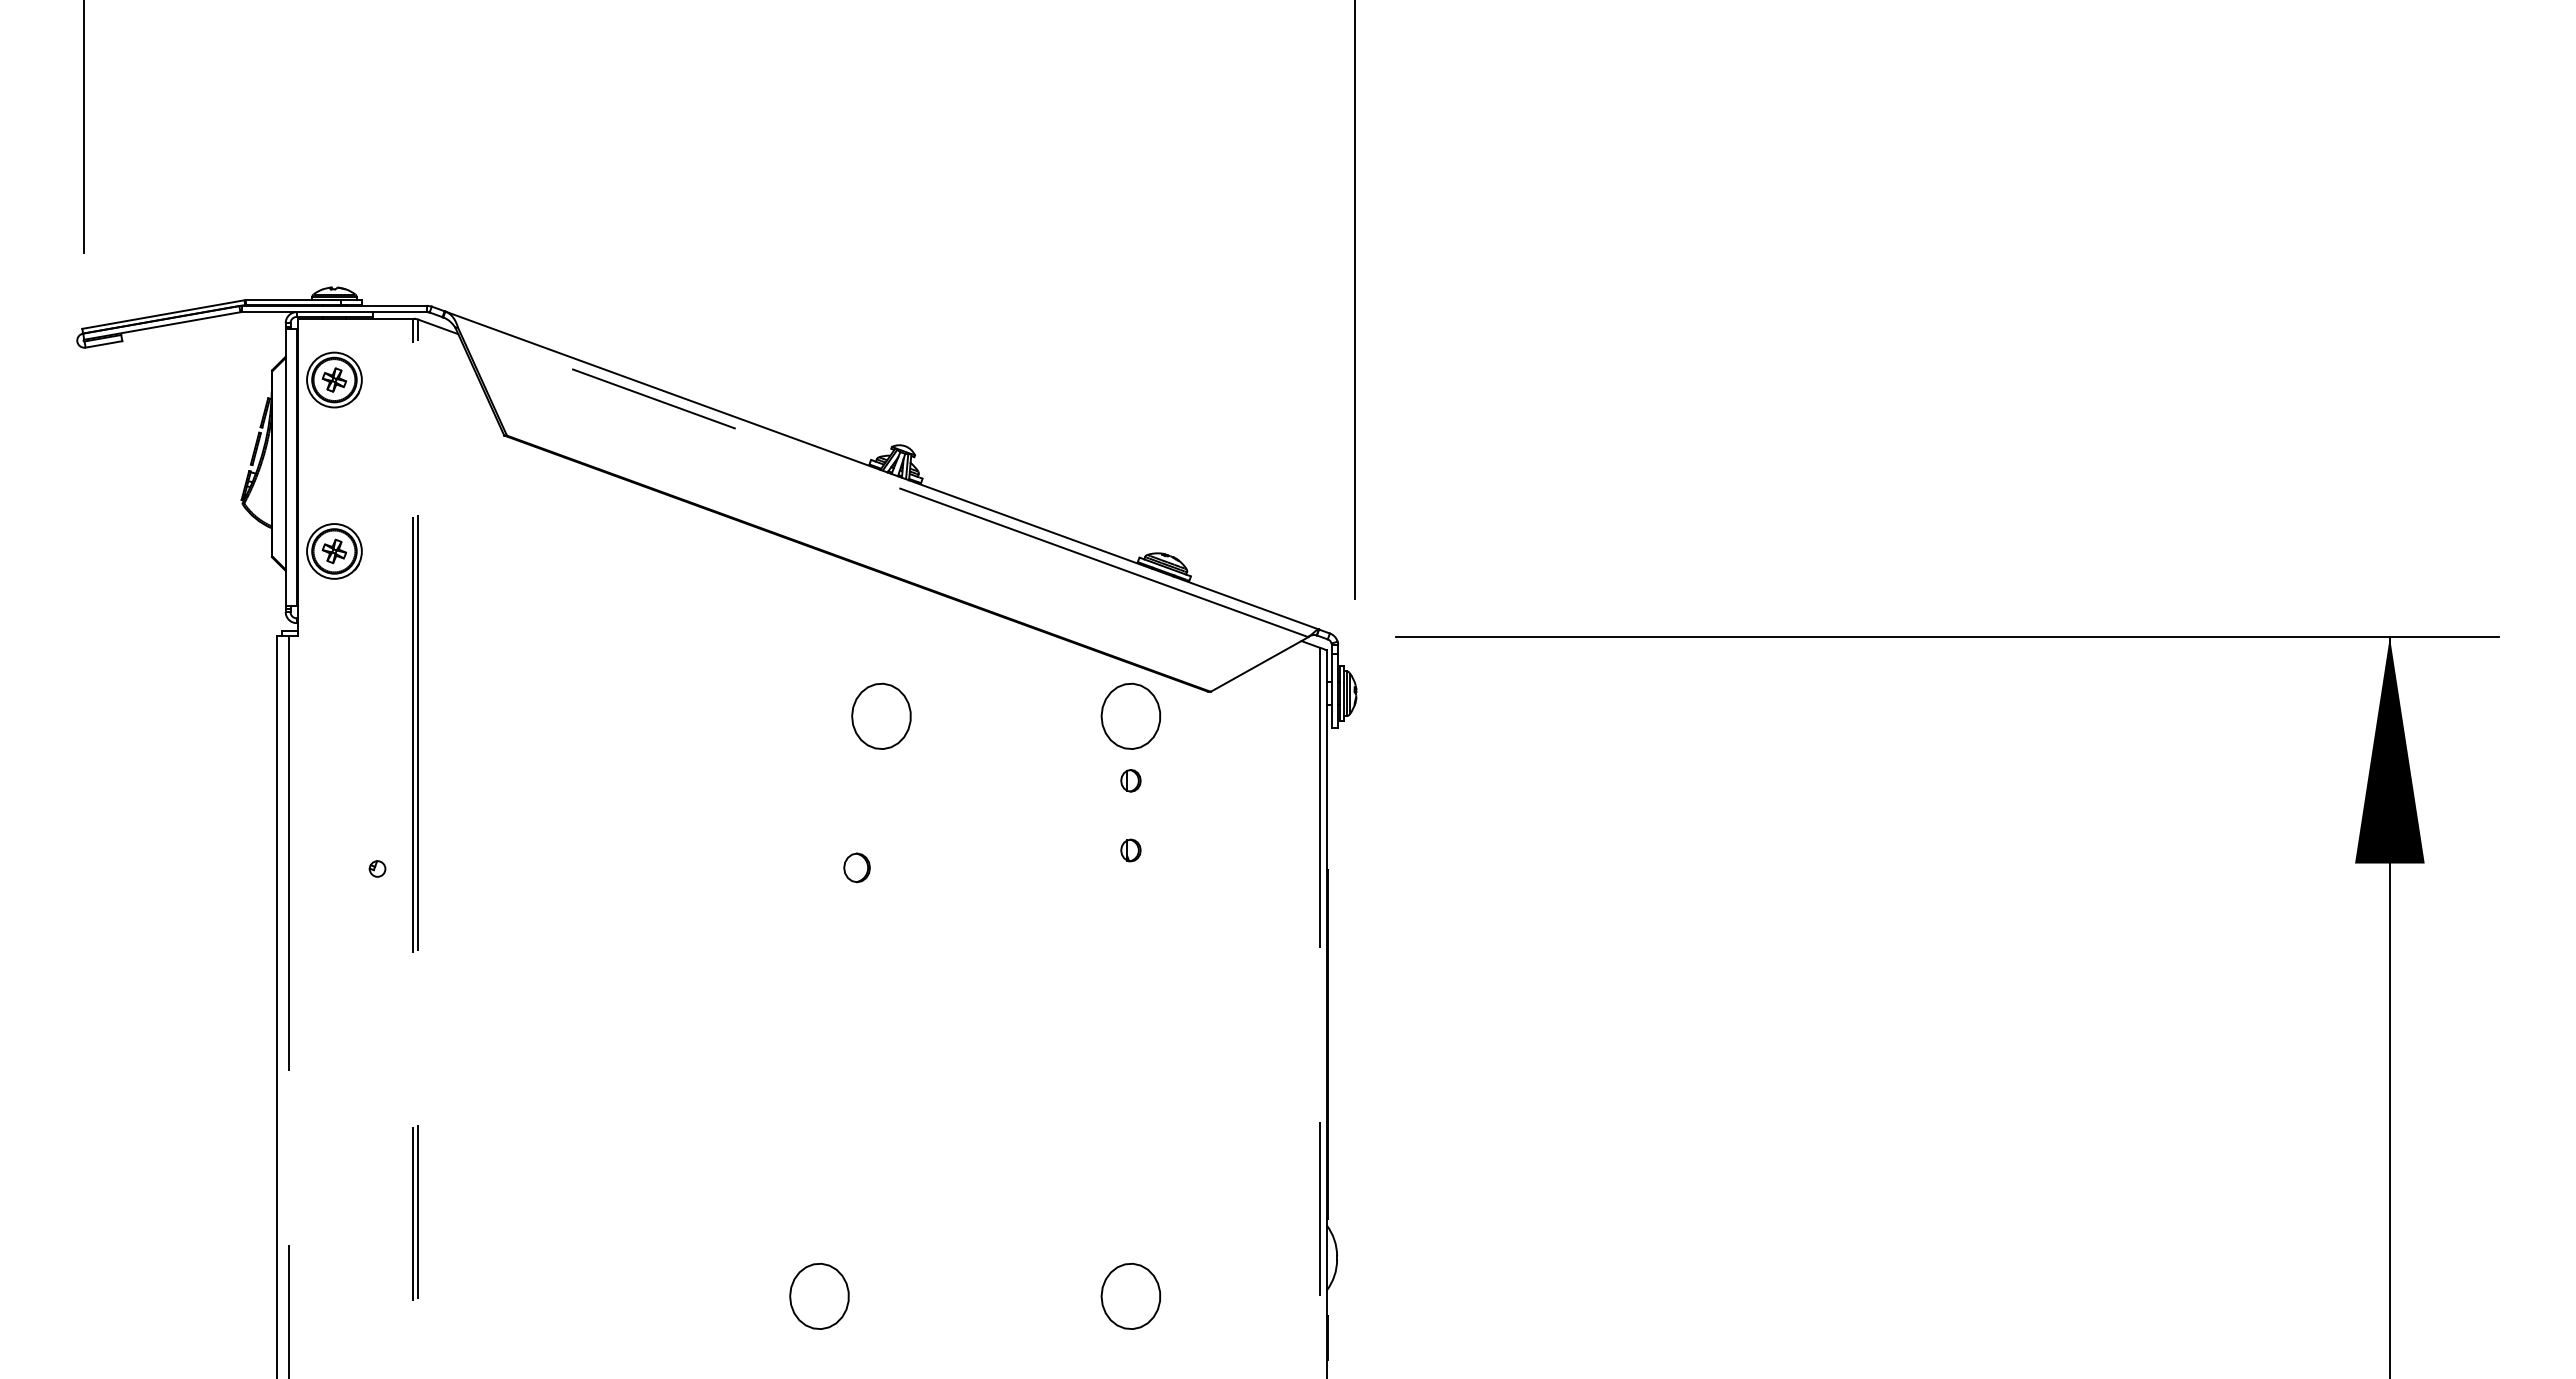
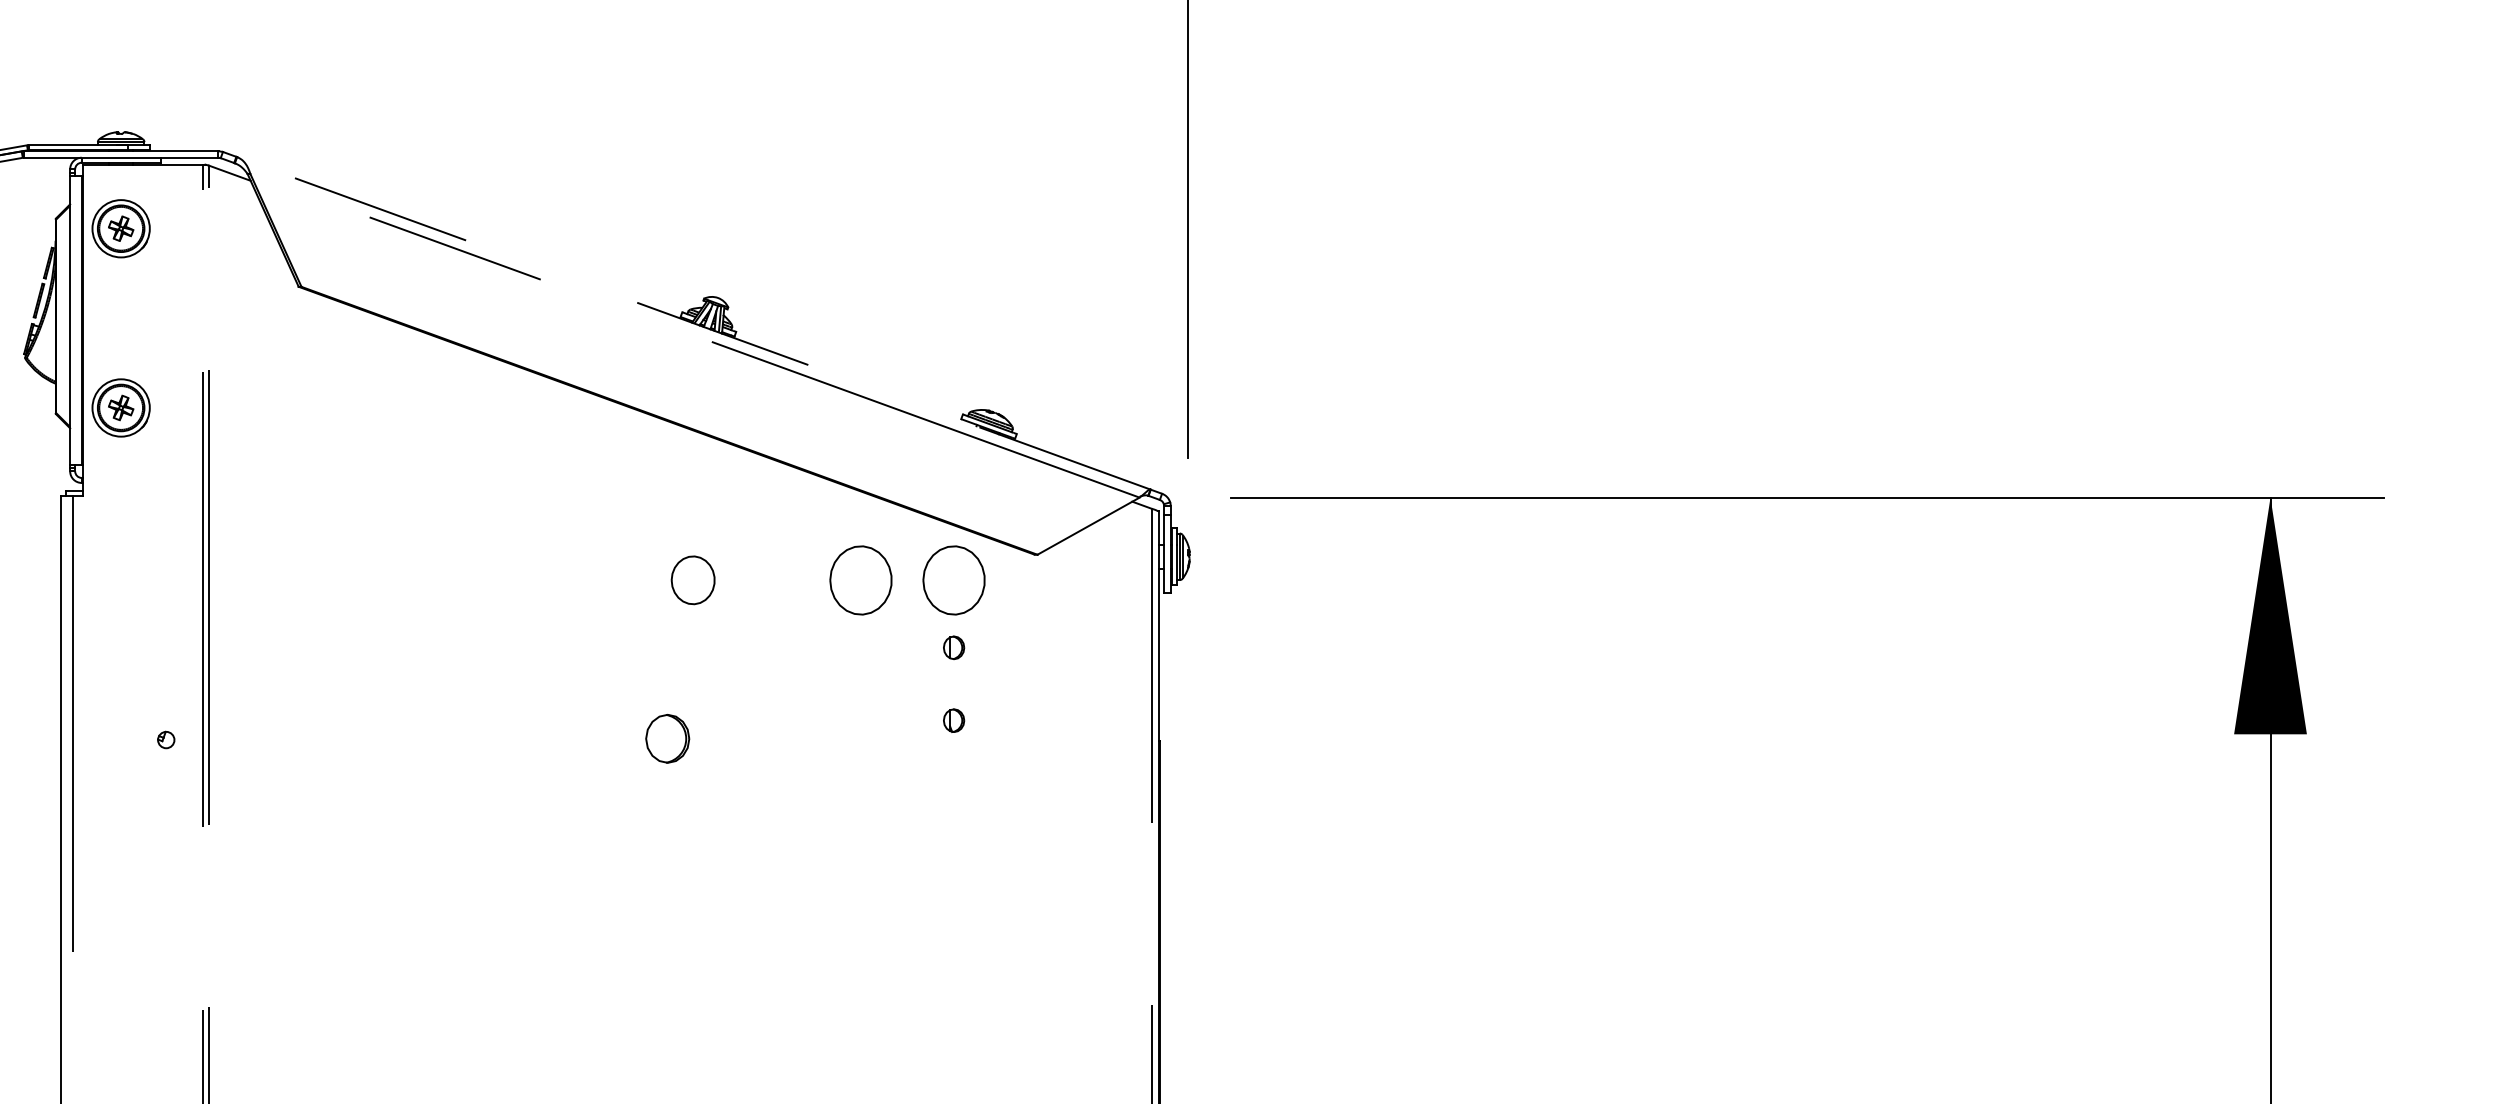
line: (882, 470) -> (694, 323), solid -> dashed
part: (881, 715) -> (693, 579), size x0.7
part: (1041, 715) -> (860, 579), added
part: (856, 867) -> (667, 738), size x1.6

